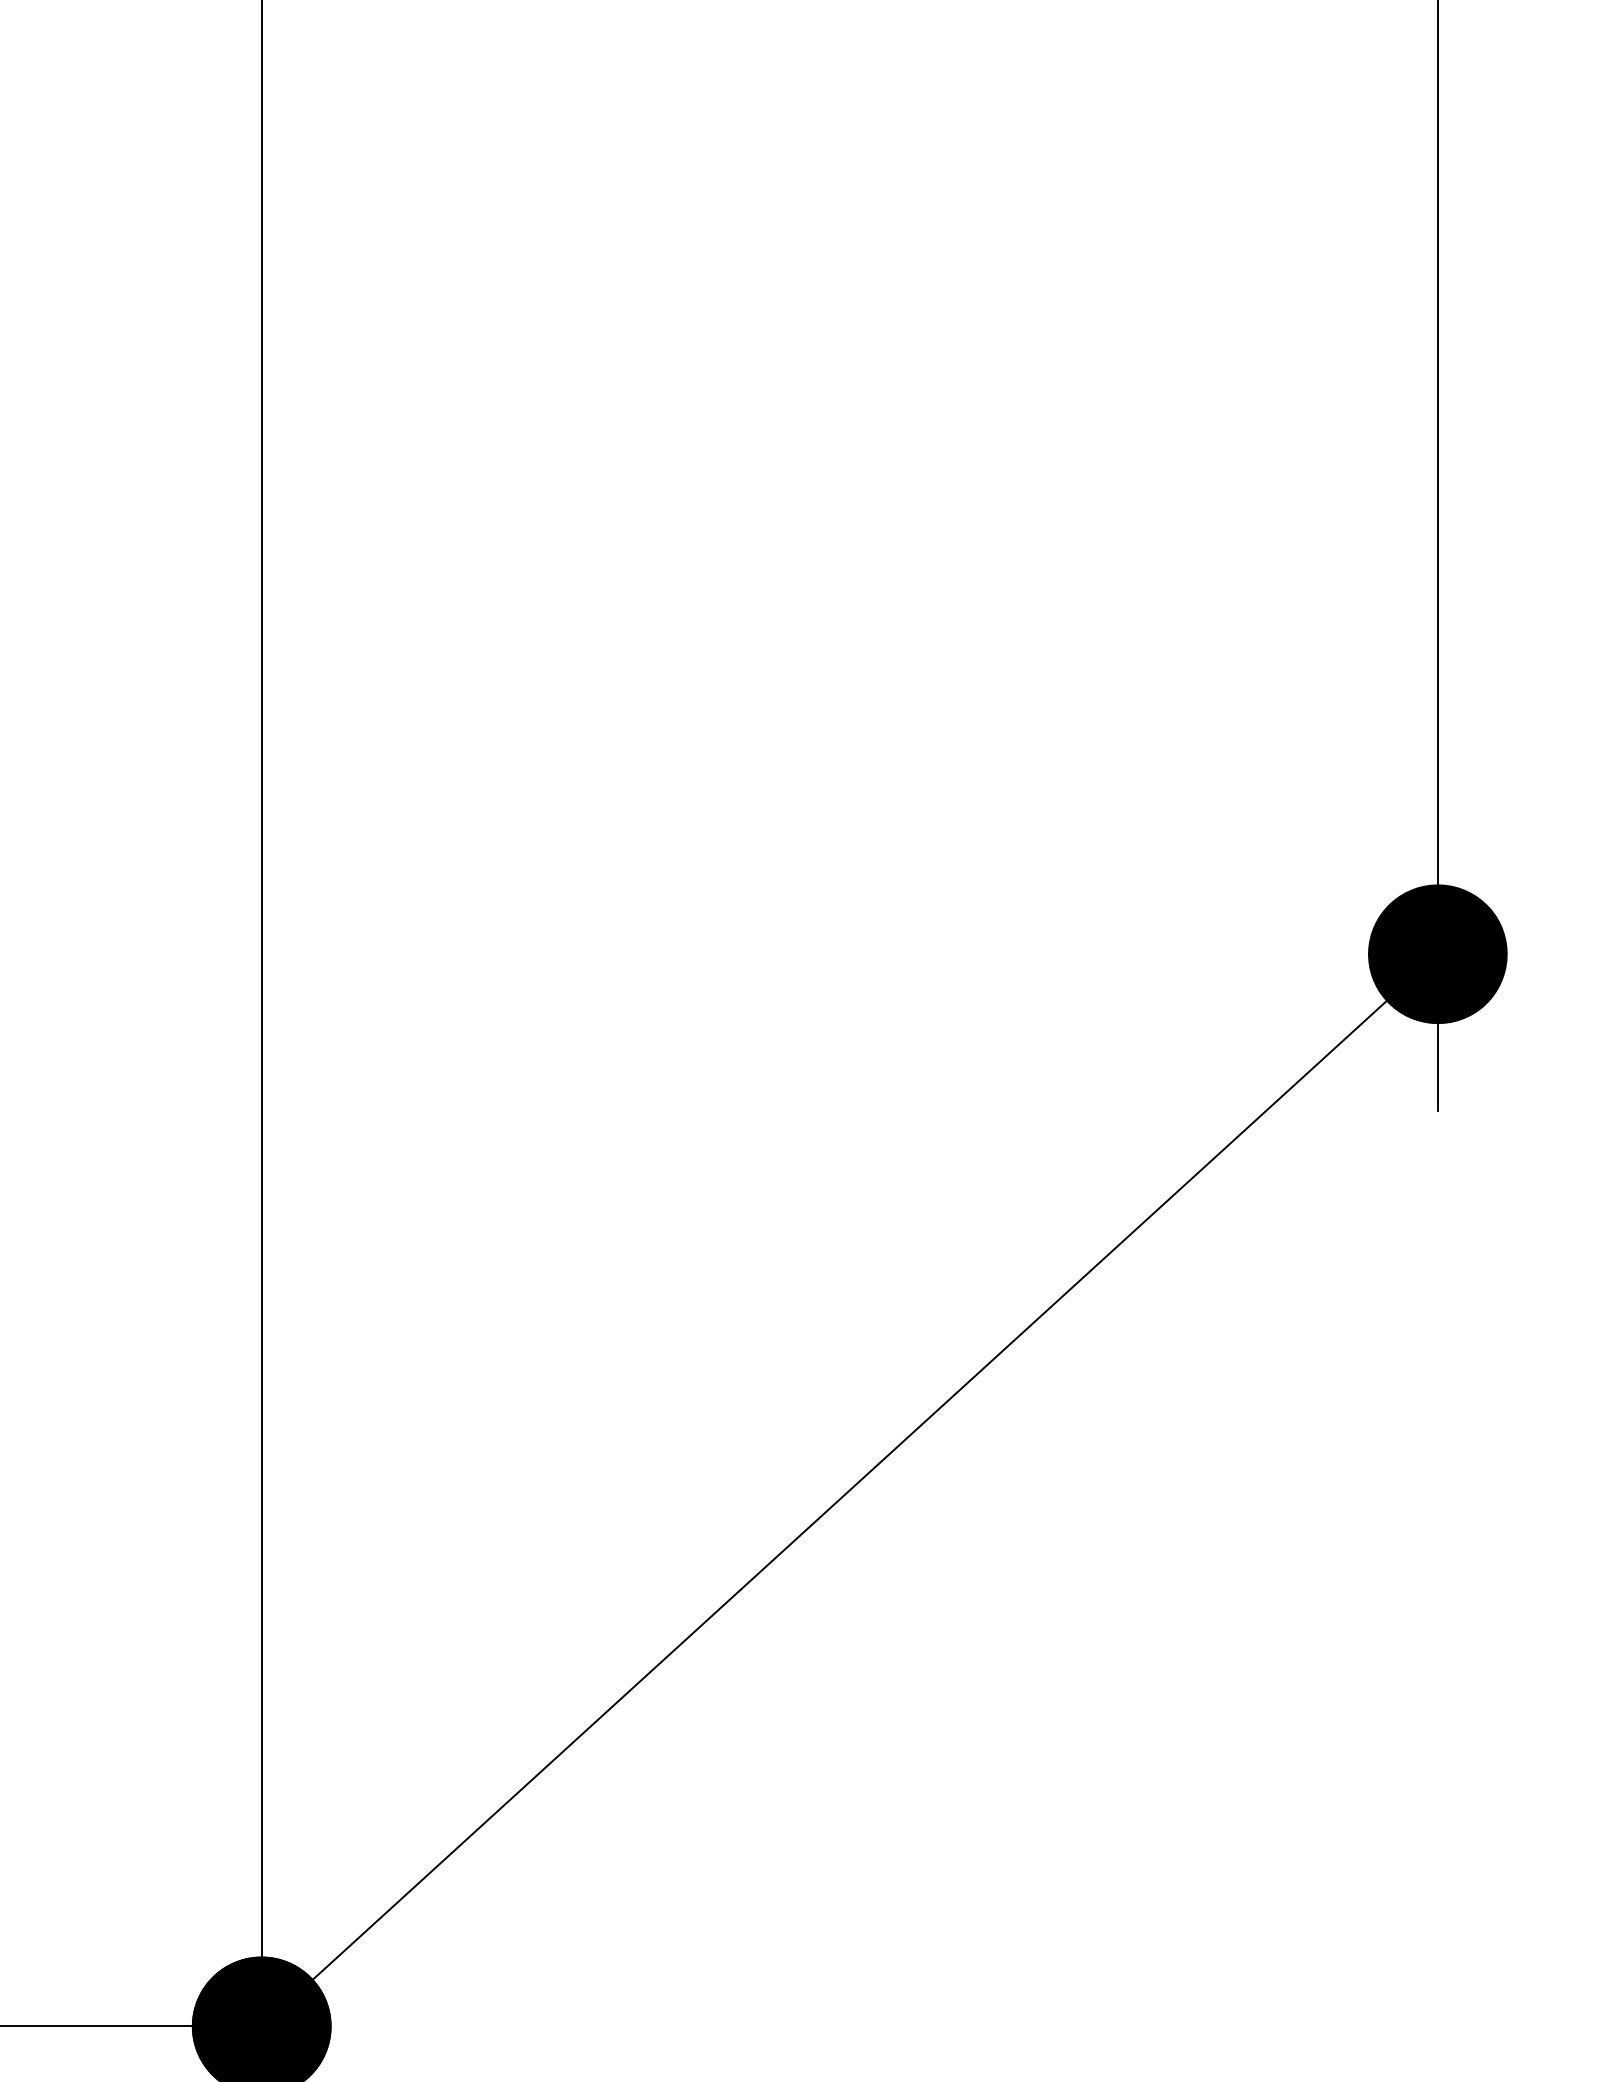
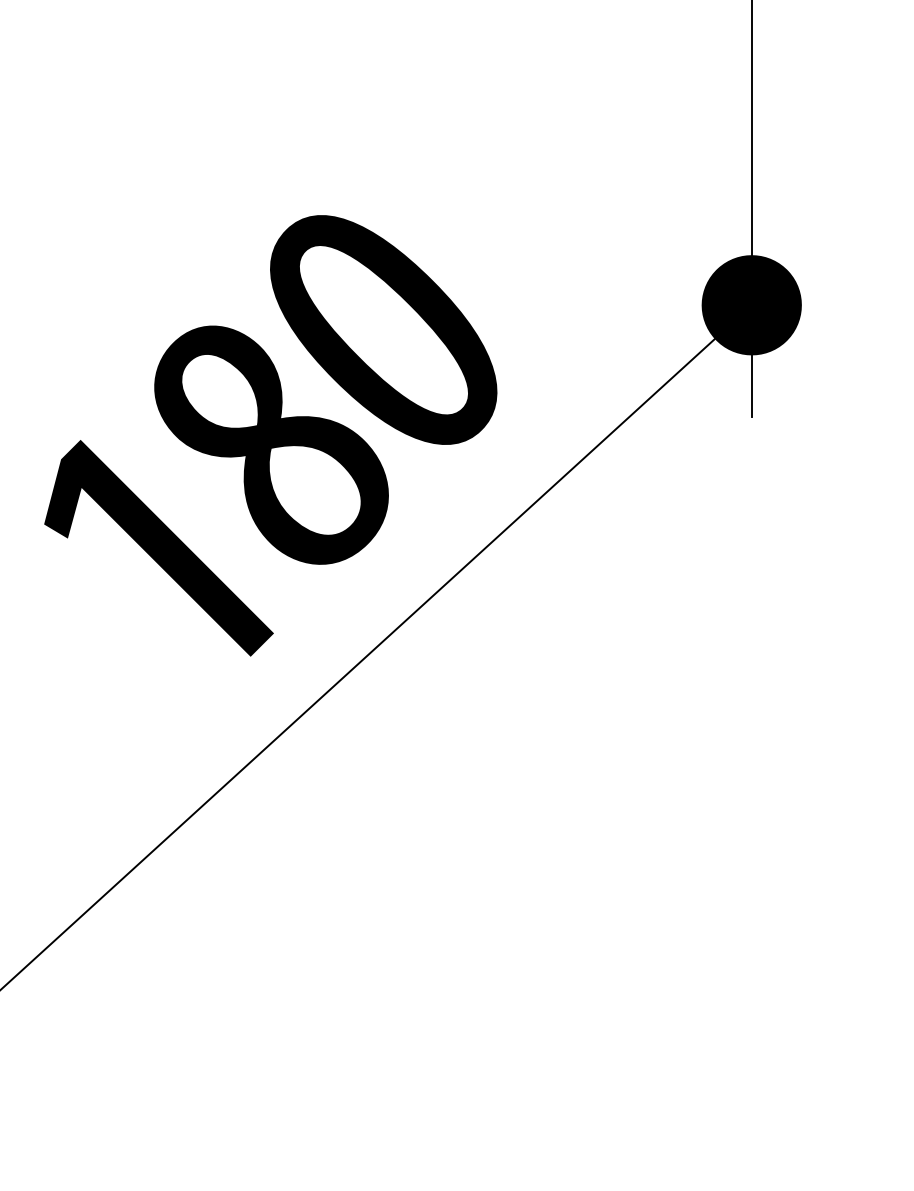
part: (763, 1137) -> (270, 436), added

